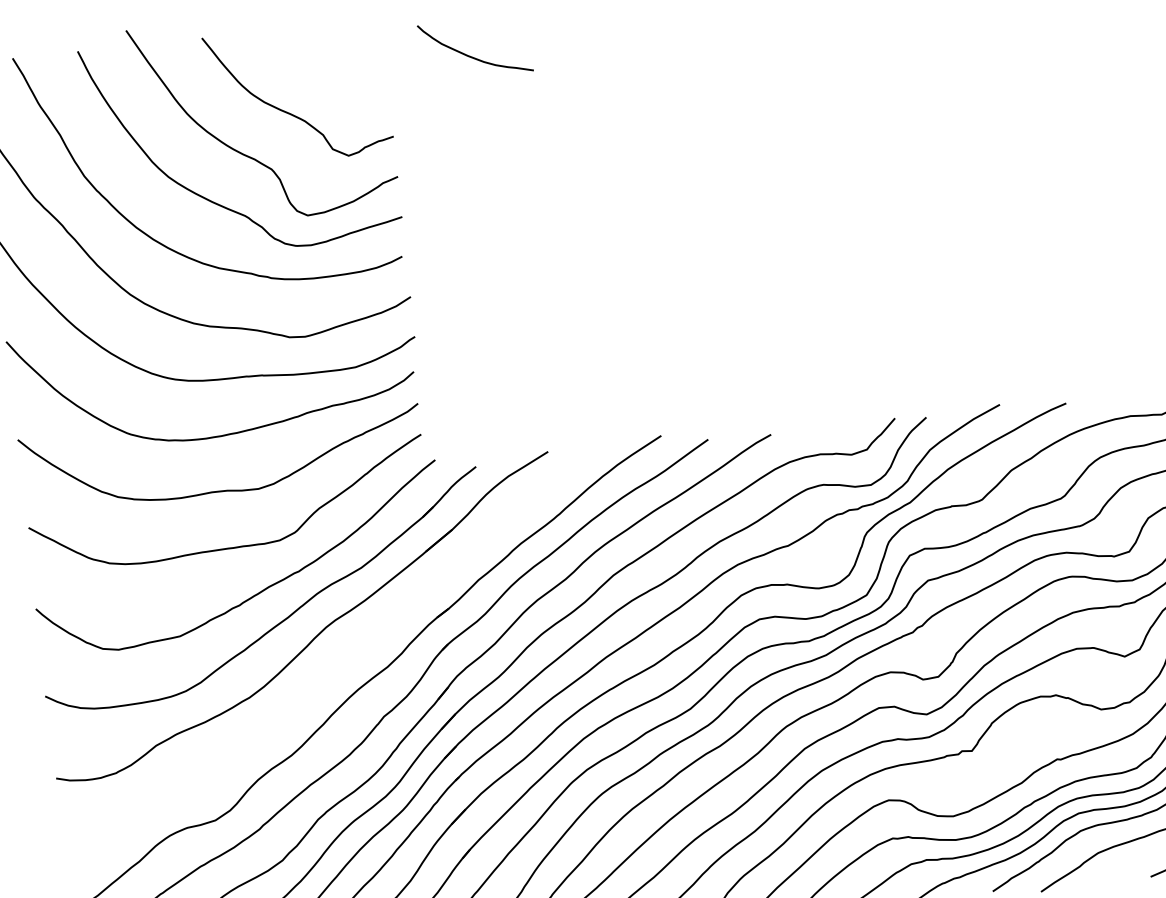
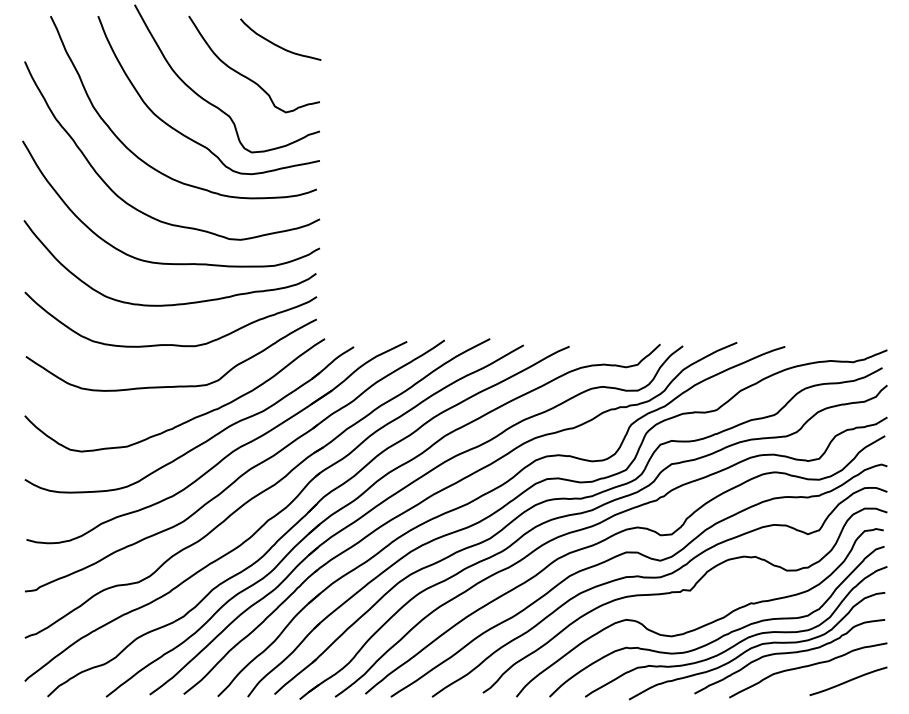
curve: (471, 55) -> (277, 44), moved
part: (342, 656) -> (242, 473), added

